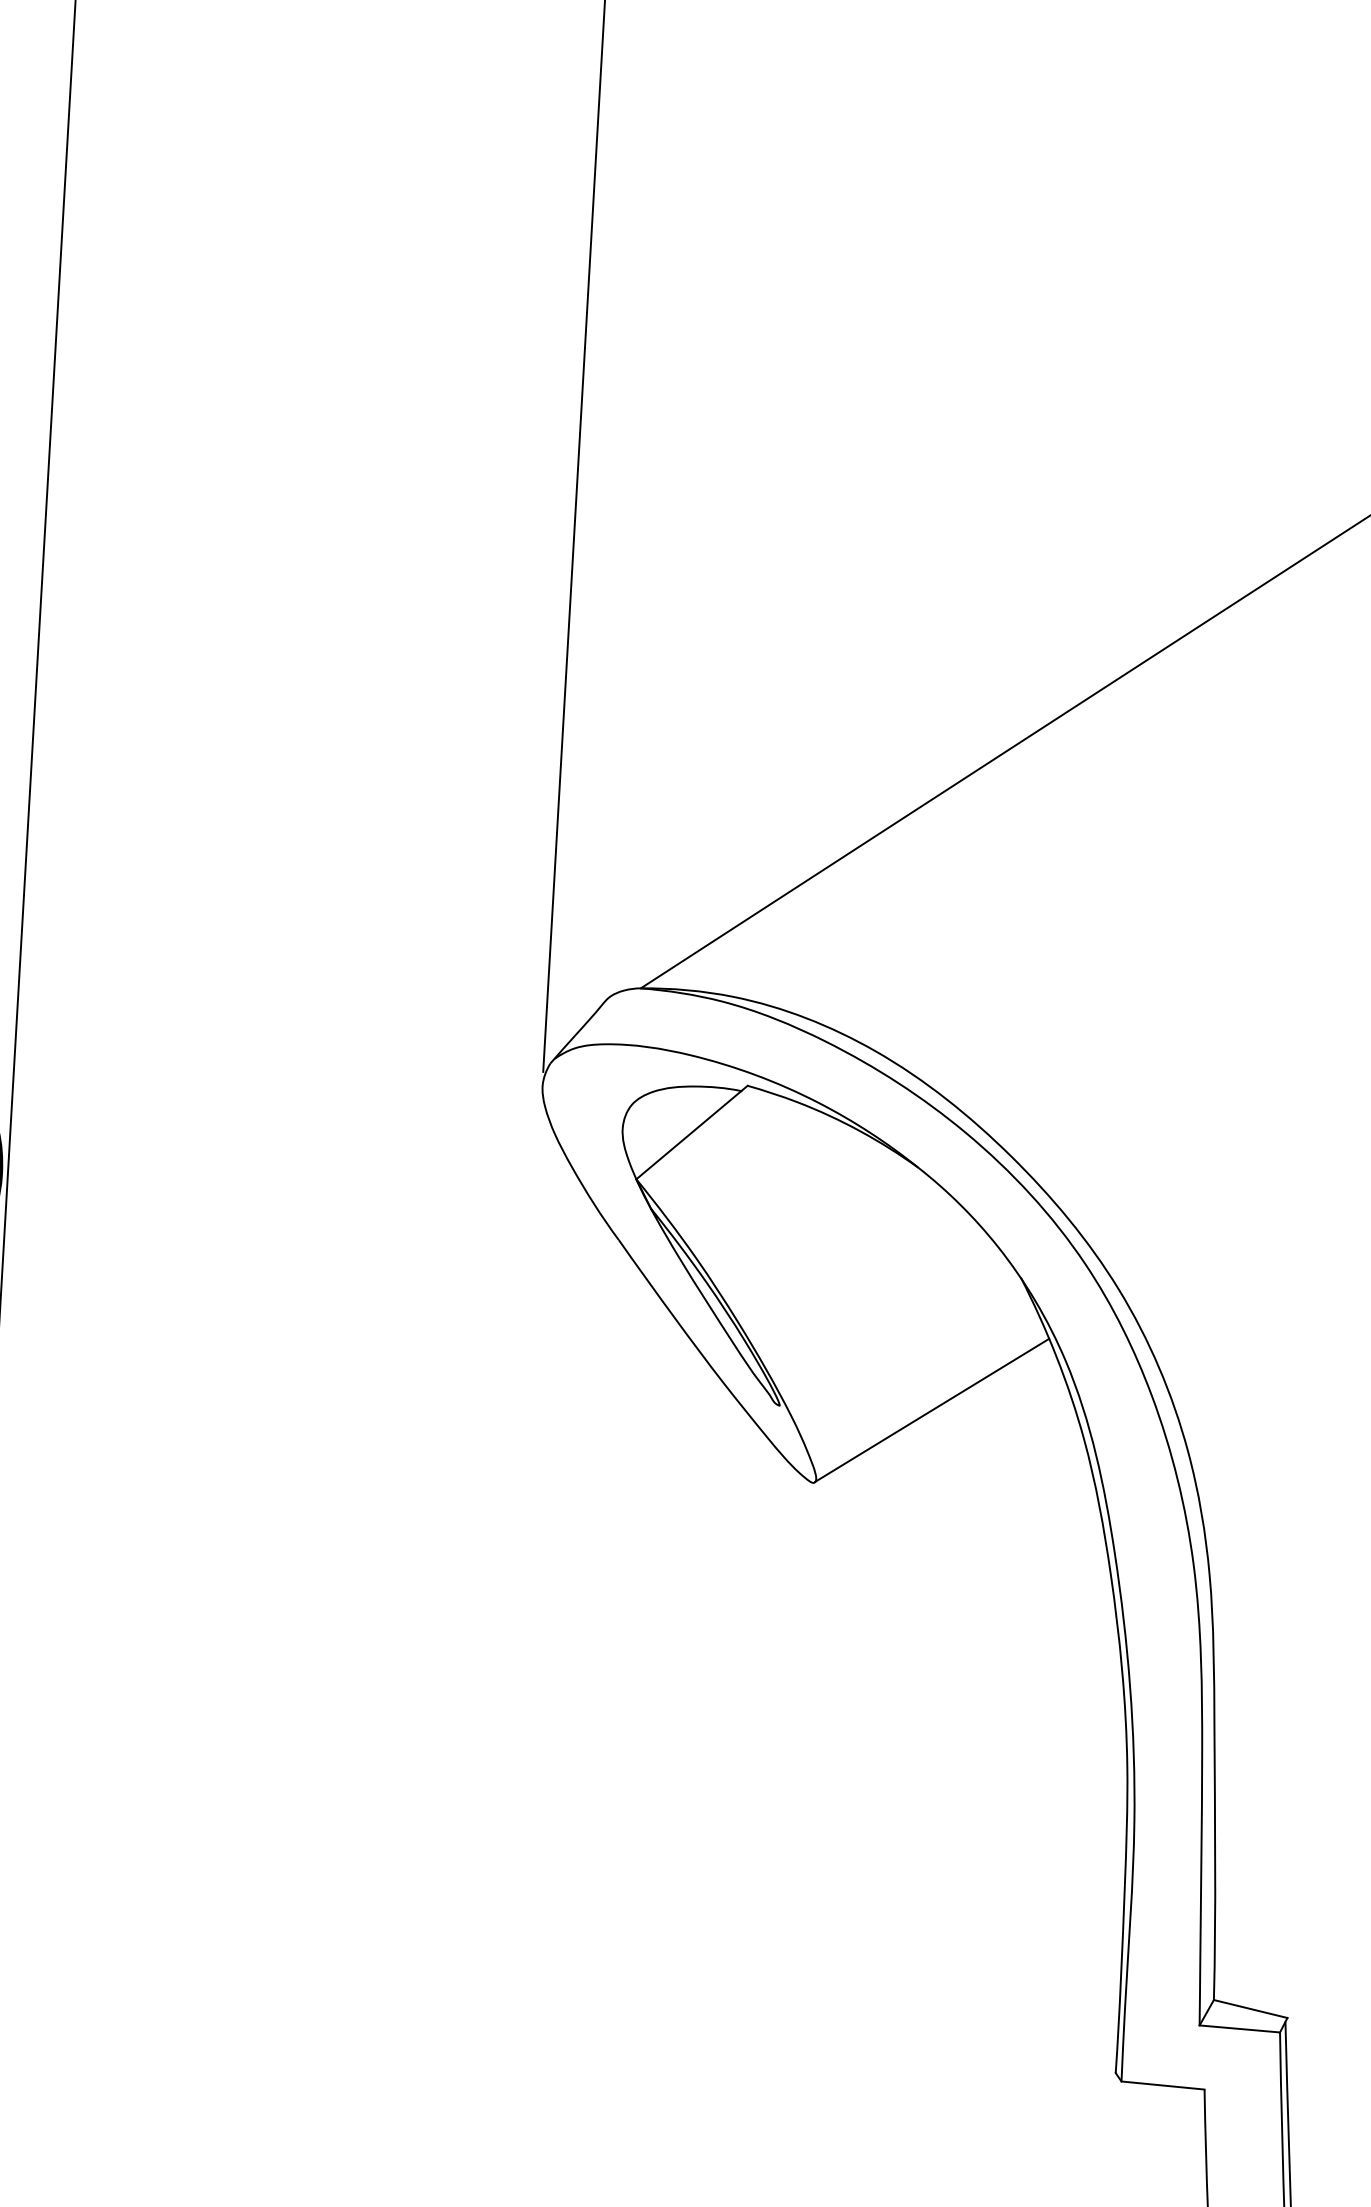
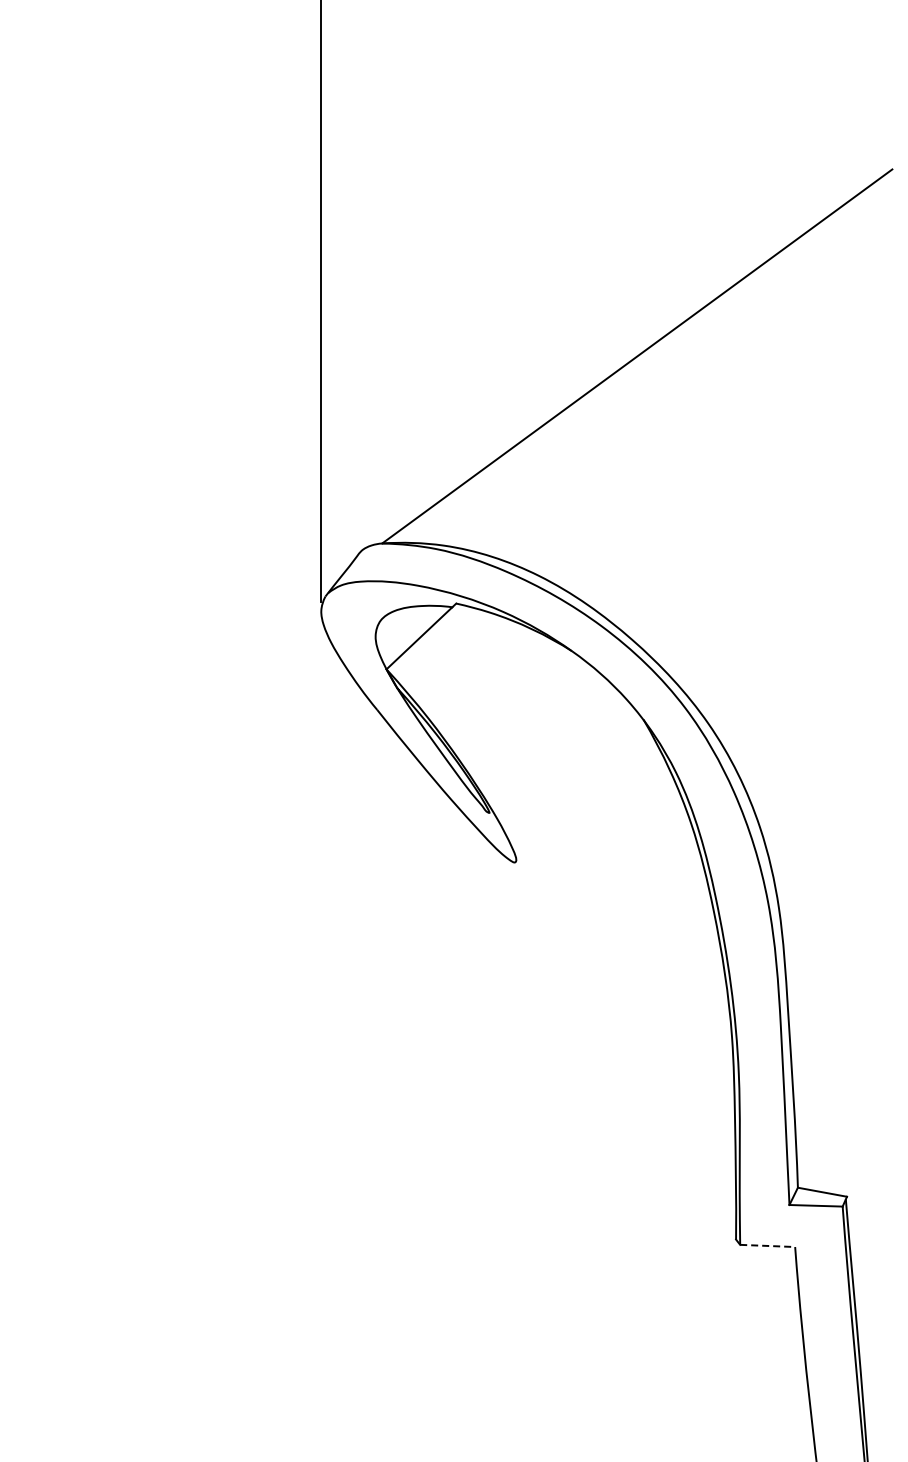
line: (931, 1409) -> (589, 809), removed
line: (1162, 2084) -> (767, 1245), solid -> dashed

